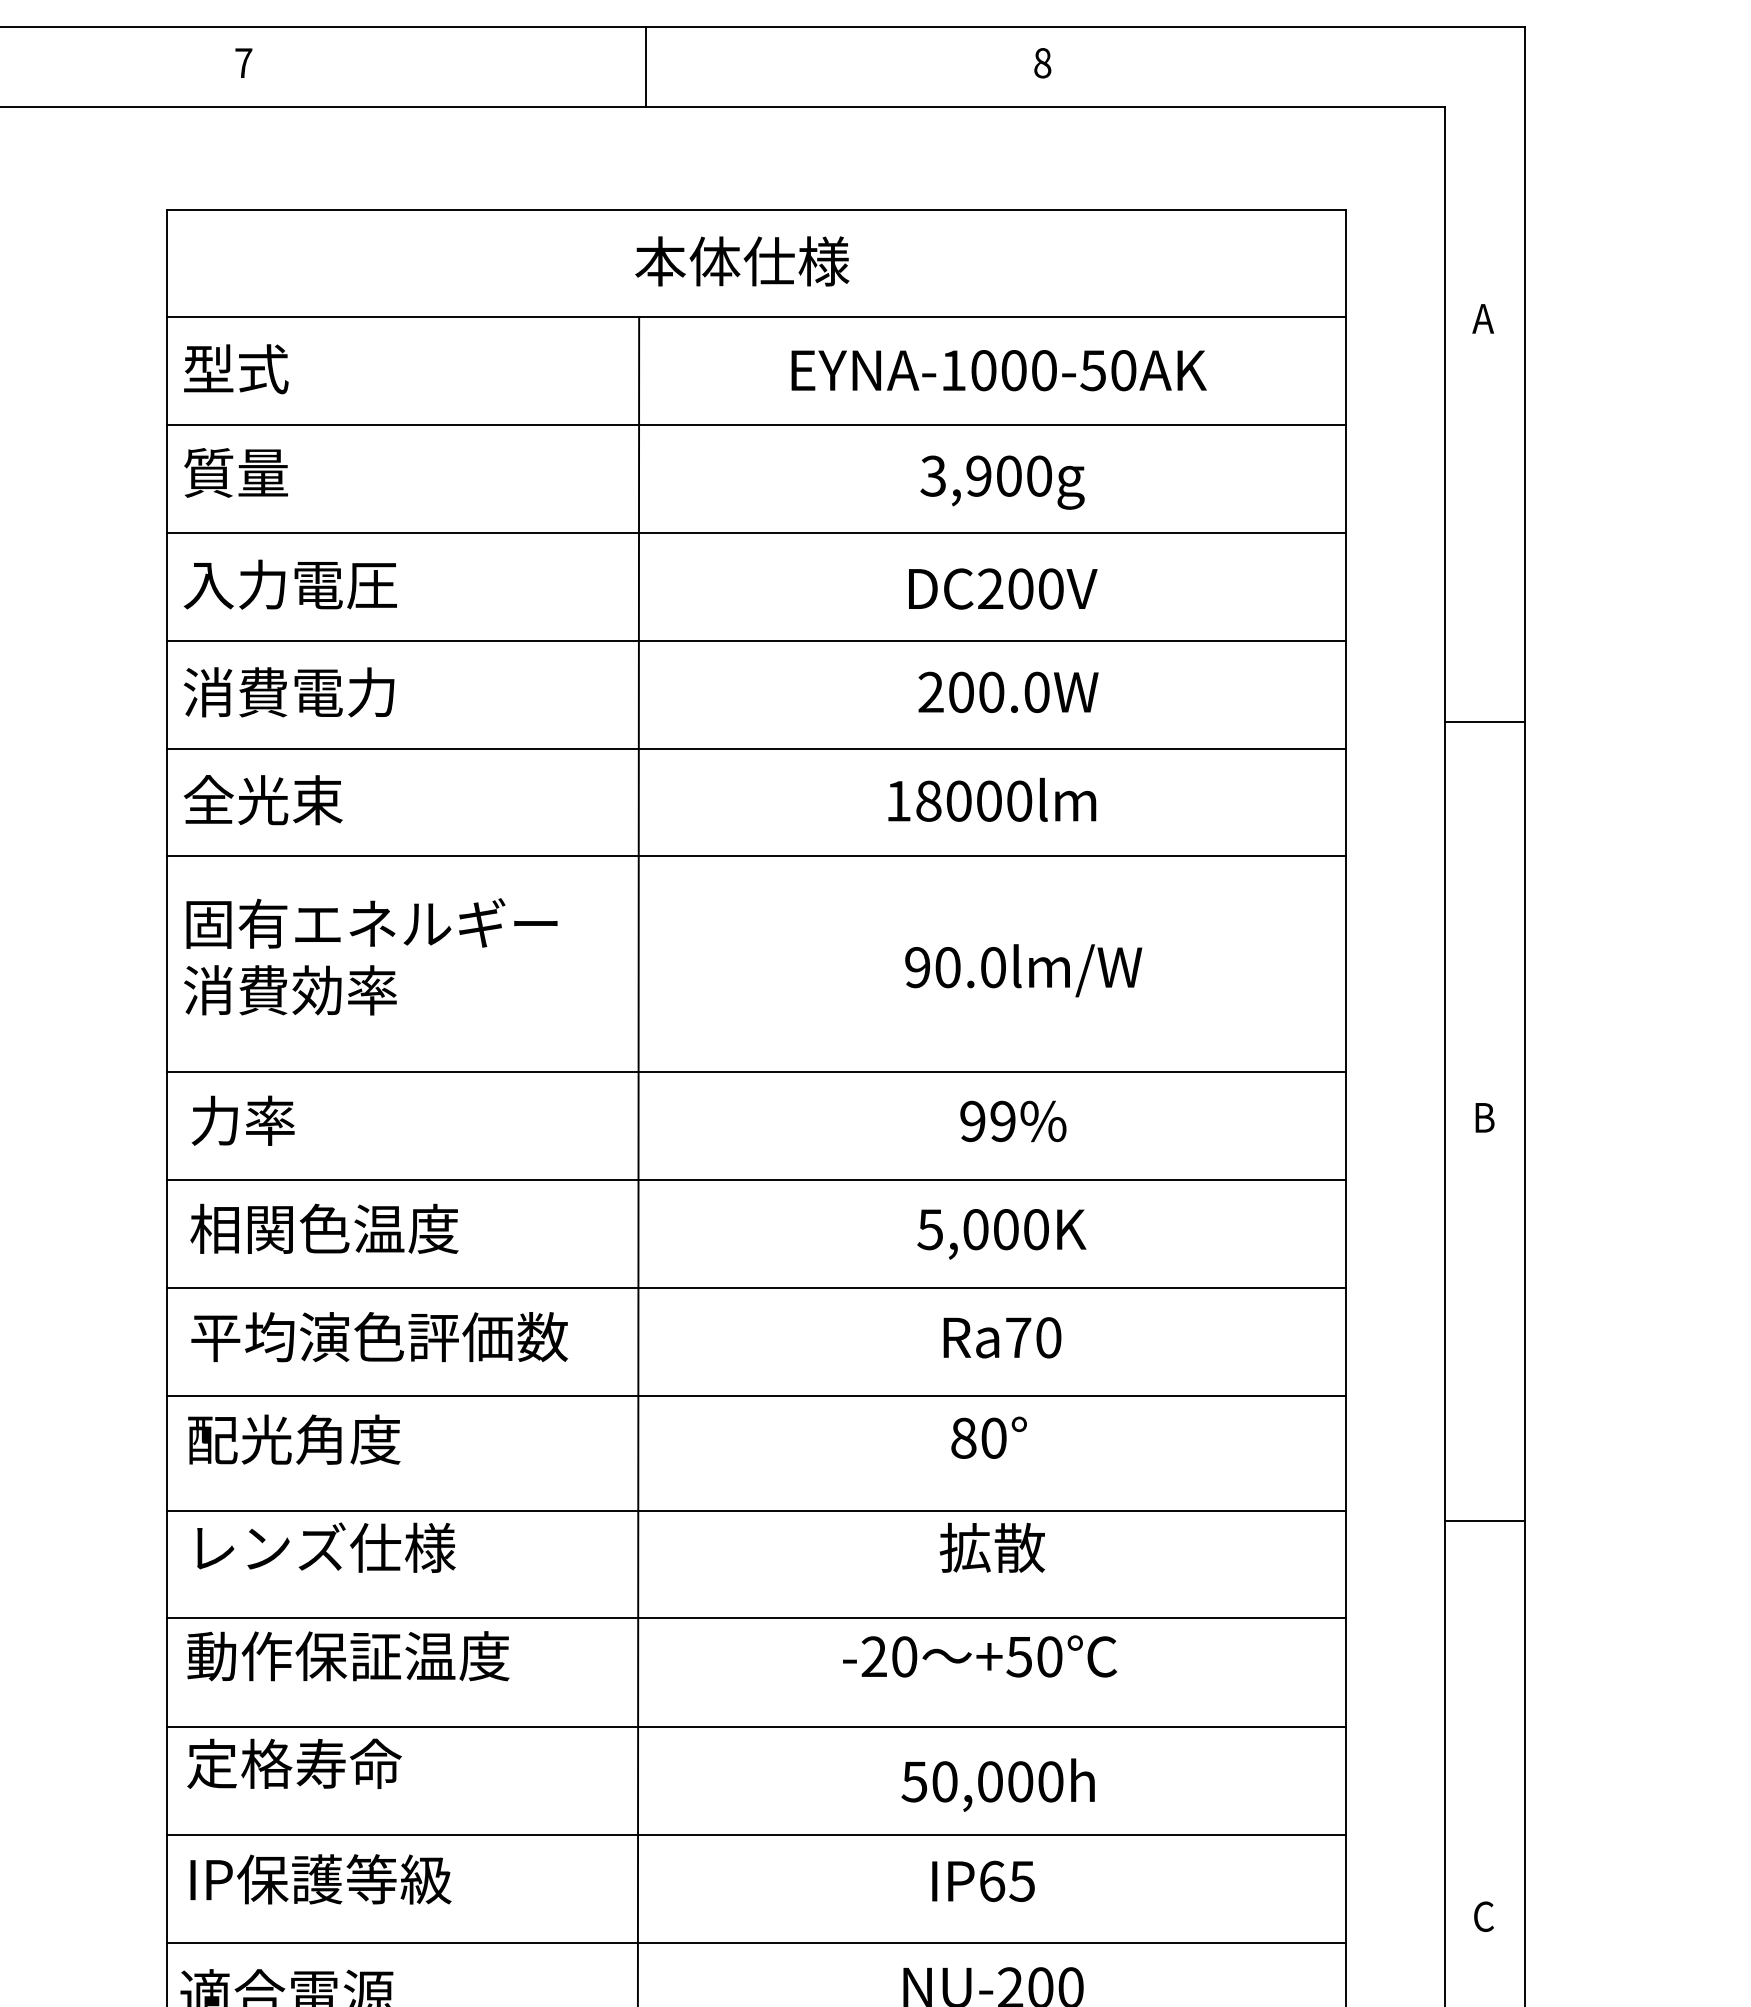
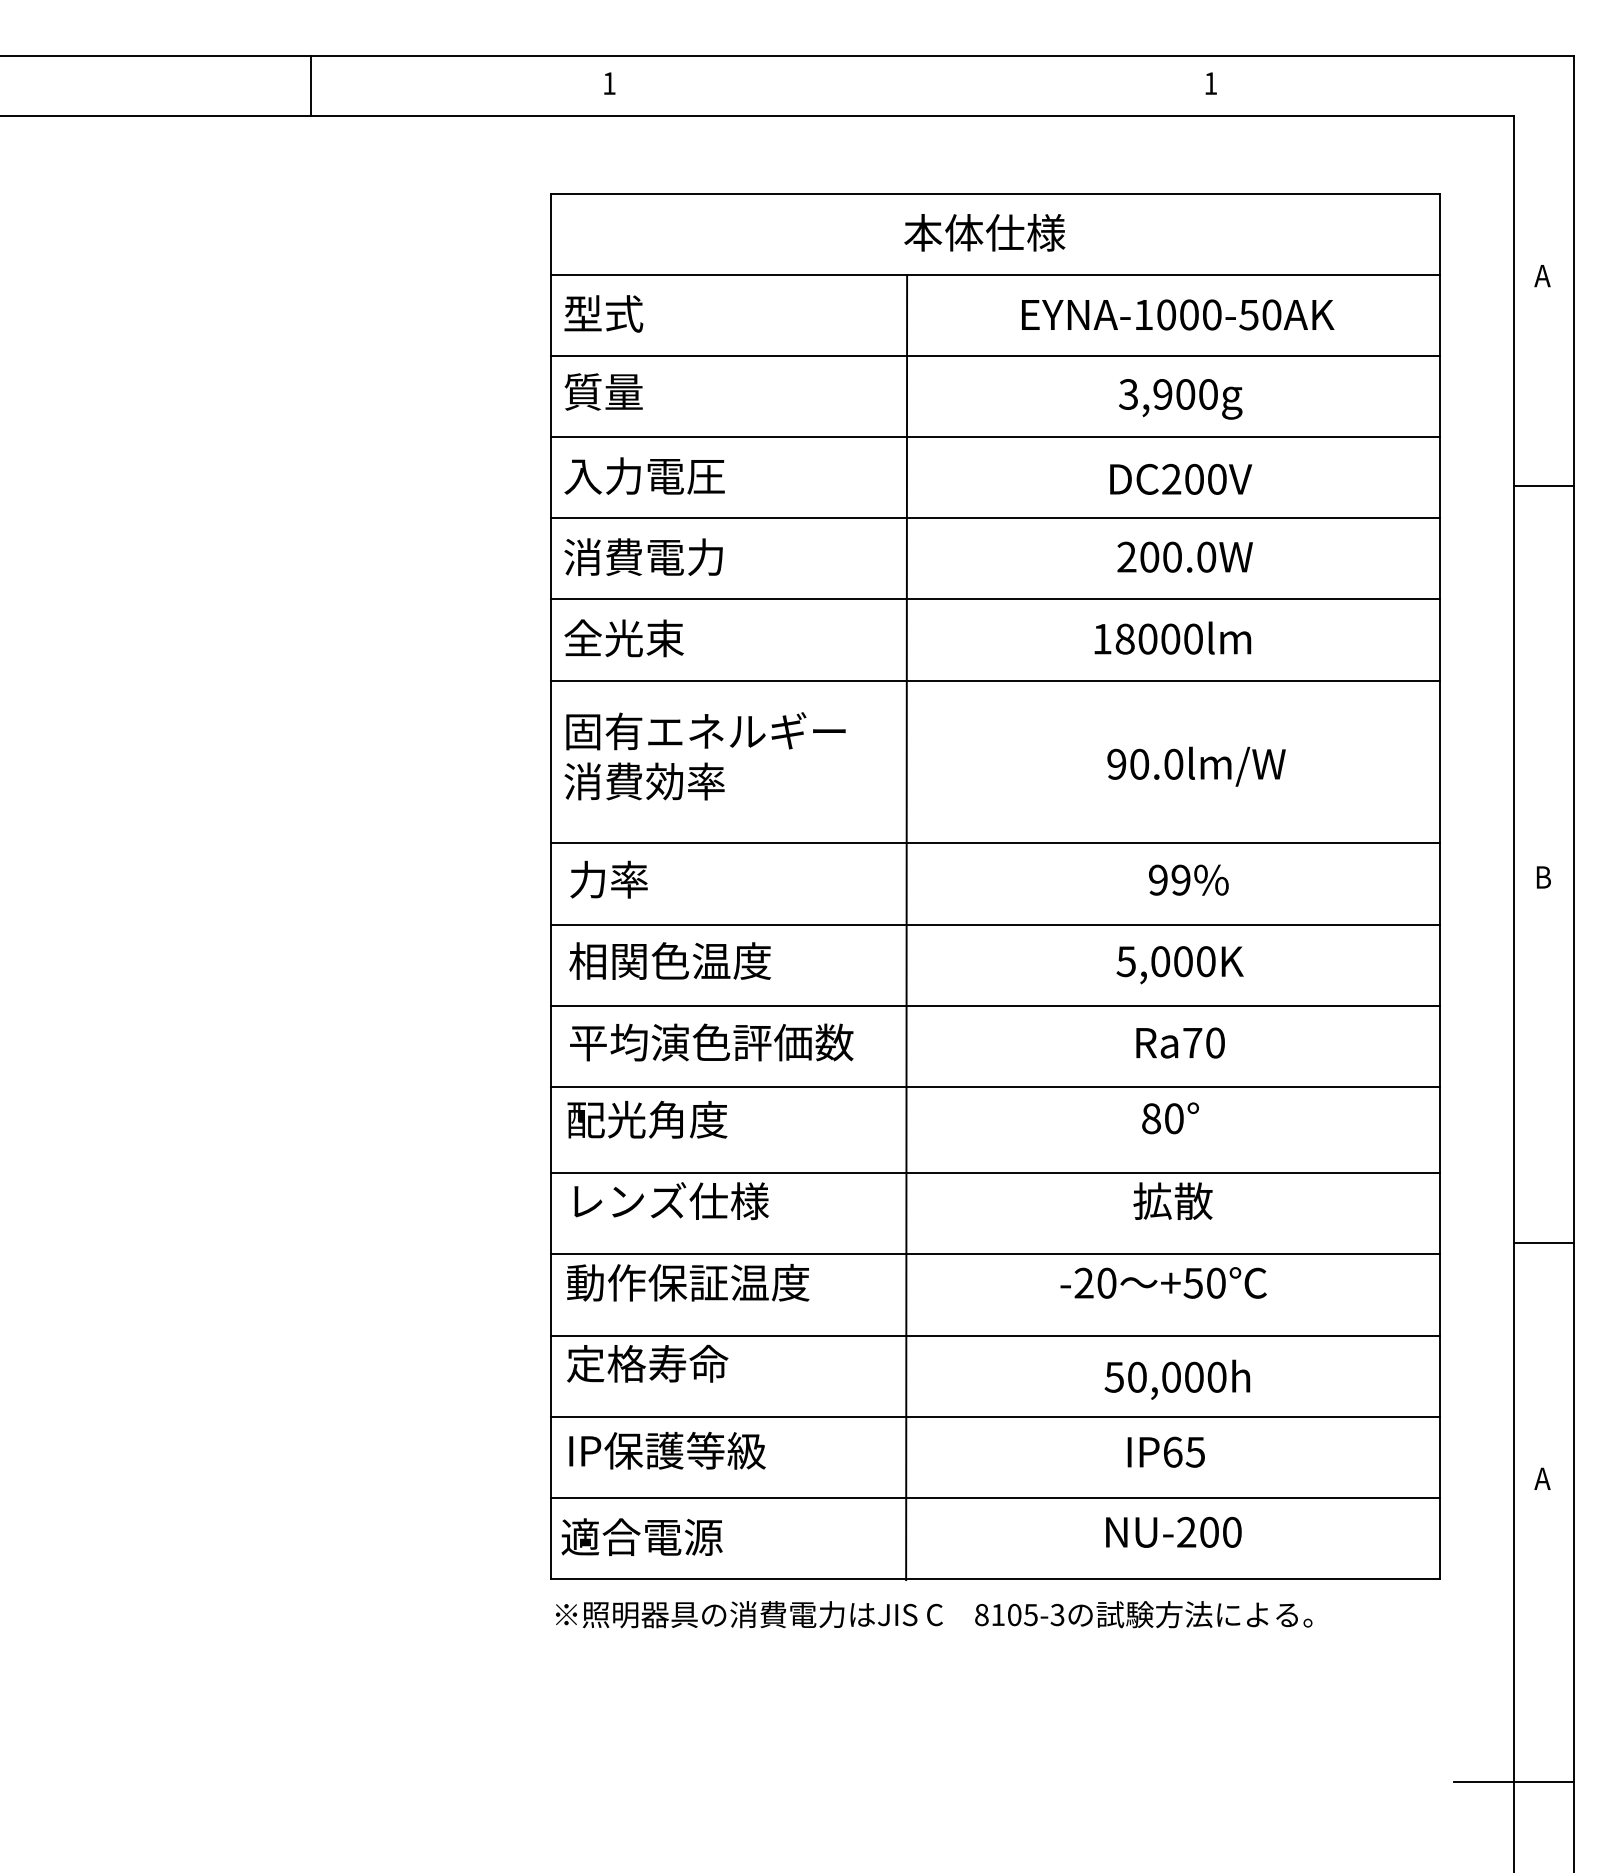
text: (243, 63) -> (609, 83), 7 -> 1
text: (1042, 63) -> (1210, 83), 8 -> 1
line: (646, 67) -> (912, 86), removed
line: (1485, 721) -> (1544, 486), moved
line: (1485, 1520) -> (1544, 1242), moved
text: (1483, 1916) -> (1542, 1478), C -> A

